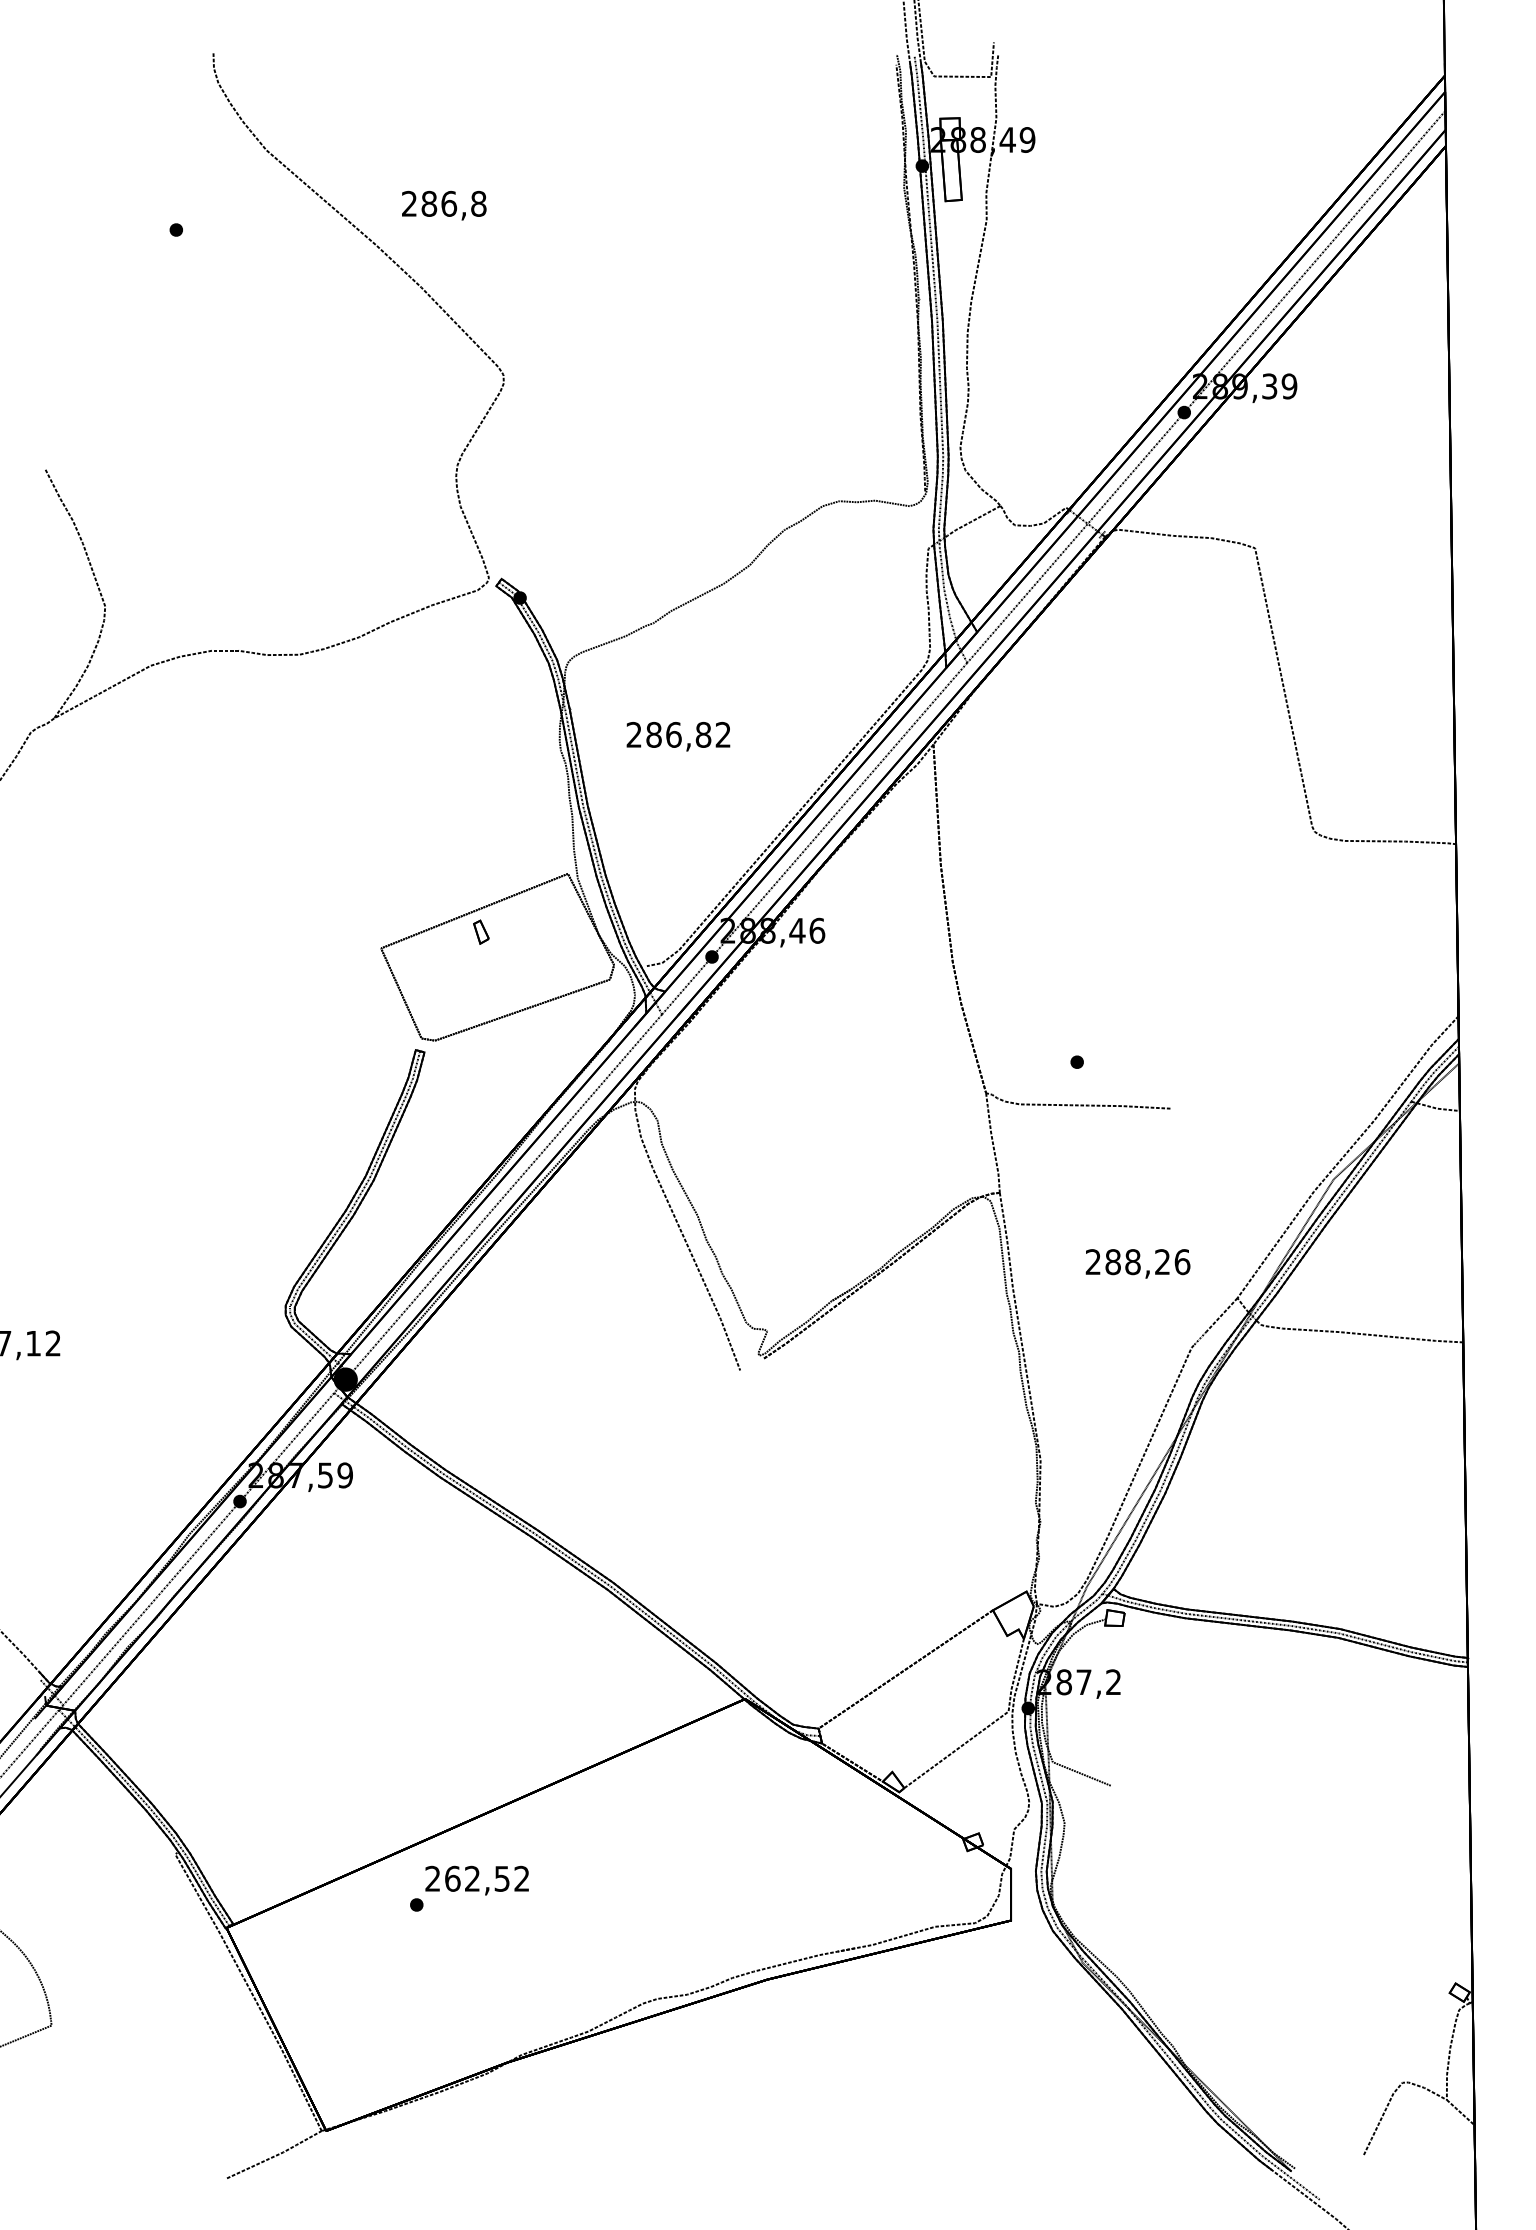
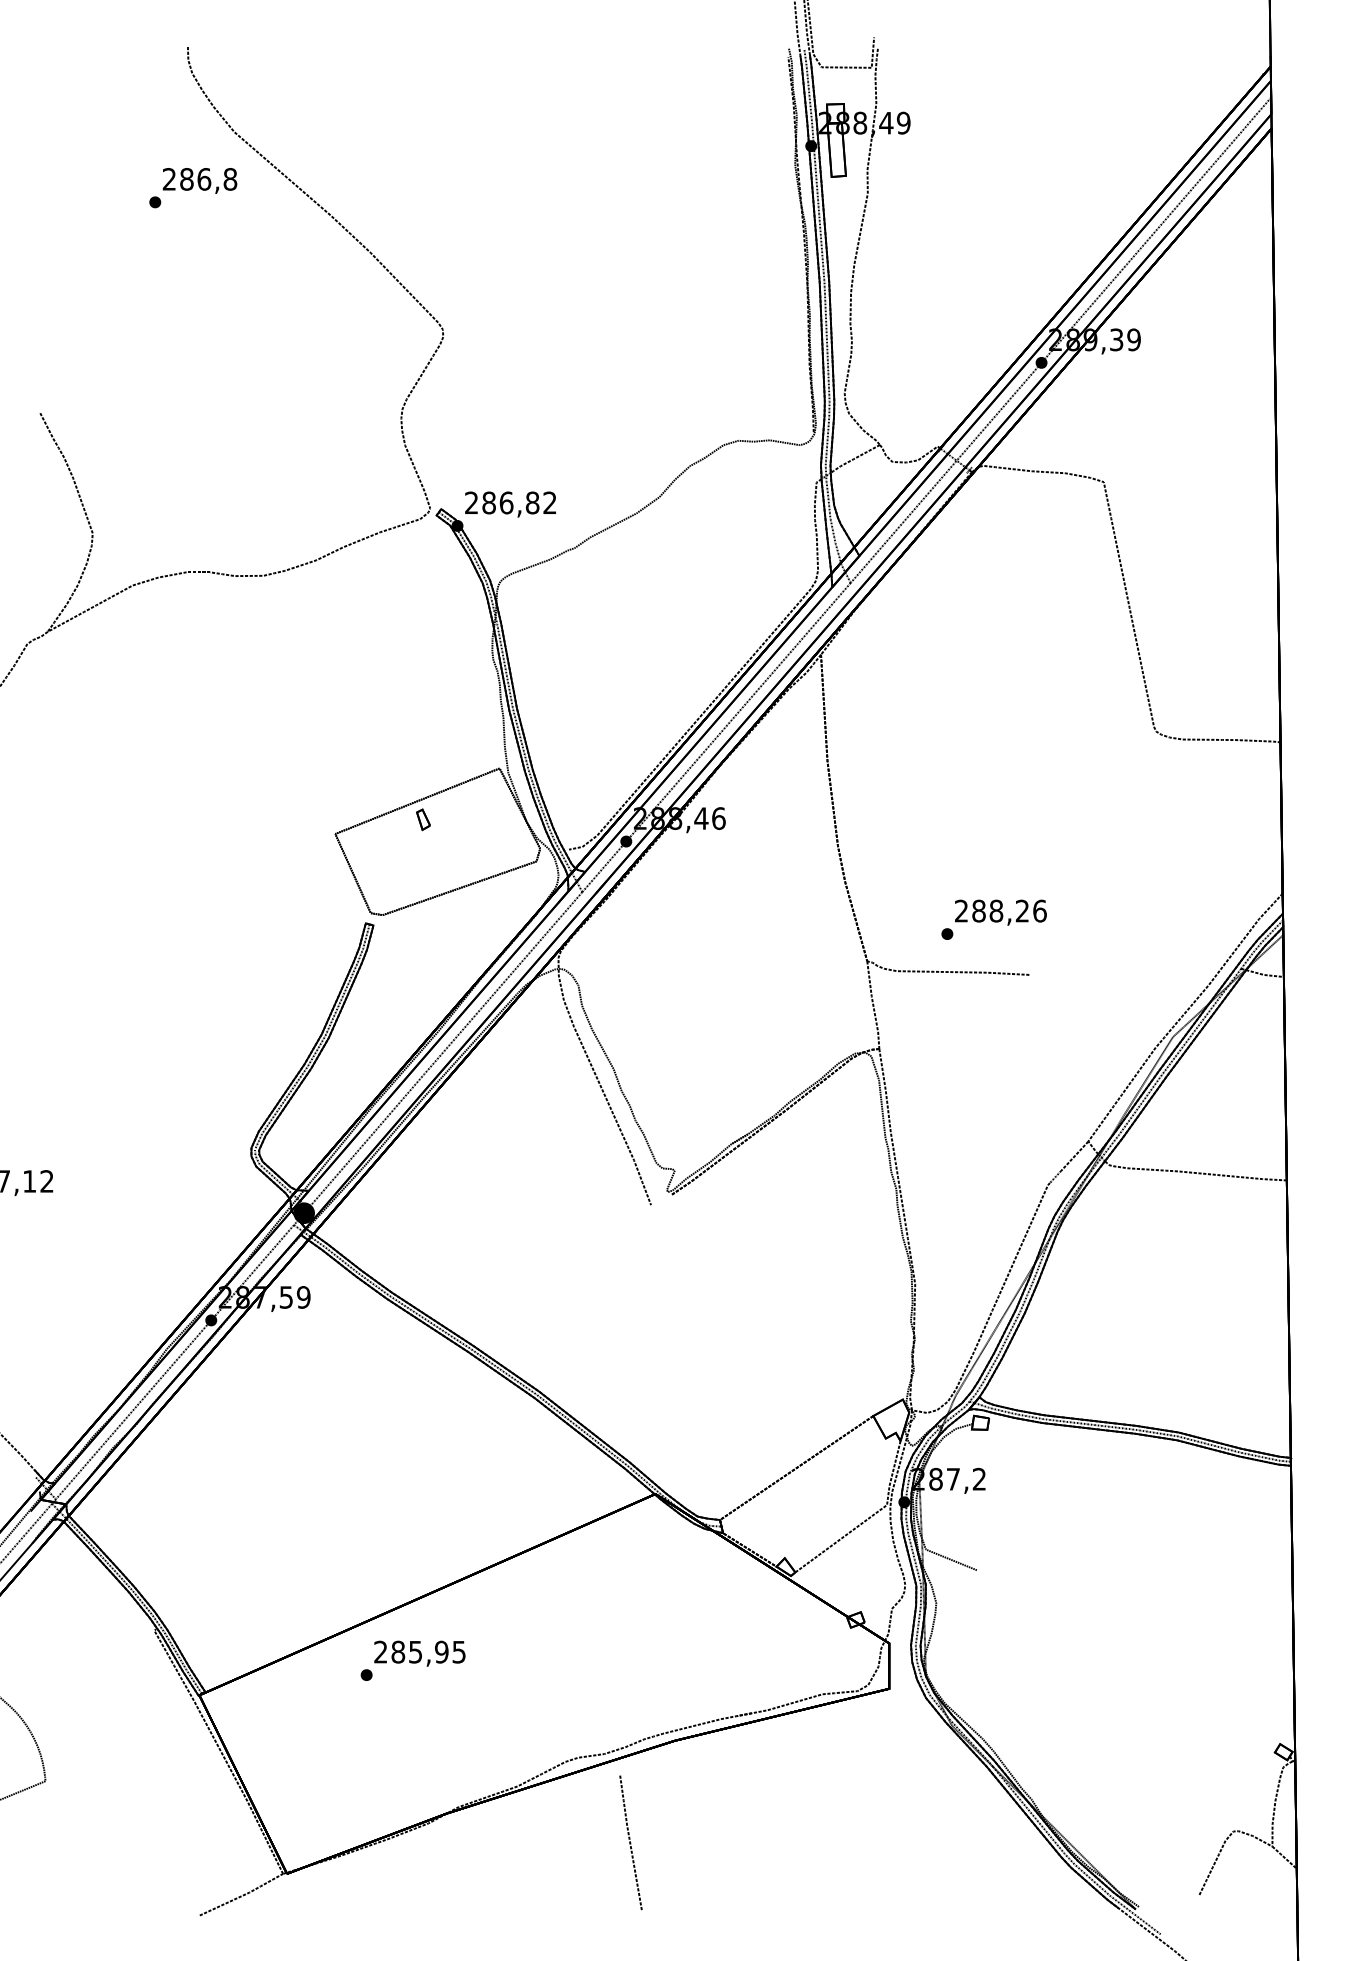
text: (444, 205) -> (200, 180), moved
text: (678, 736) -> (510, 504), moved
text: (1137, 1263) -> (1000, 912), moved
text: (487, 1878) -> (428, 1651), 262,52 -> 285,95
curve: (717, 2095) -> (631, 1842), added

